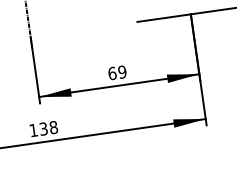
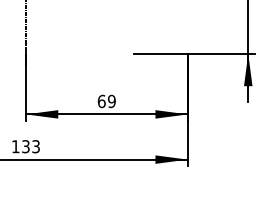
text: (53, 127) -> (35, 146), 138 -> 133

